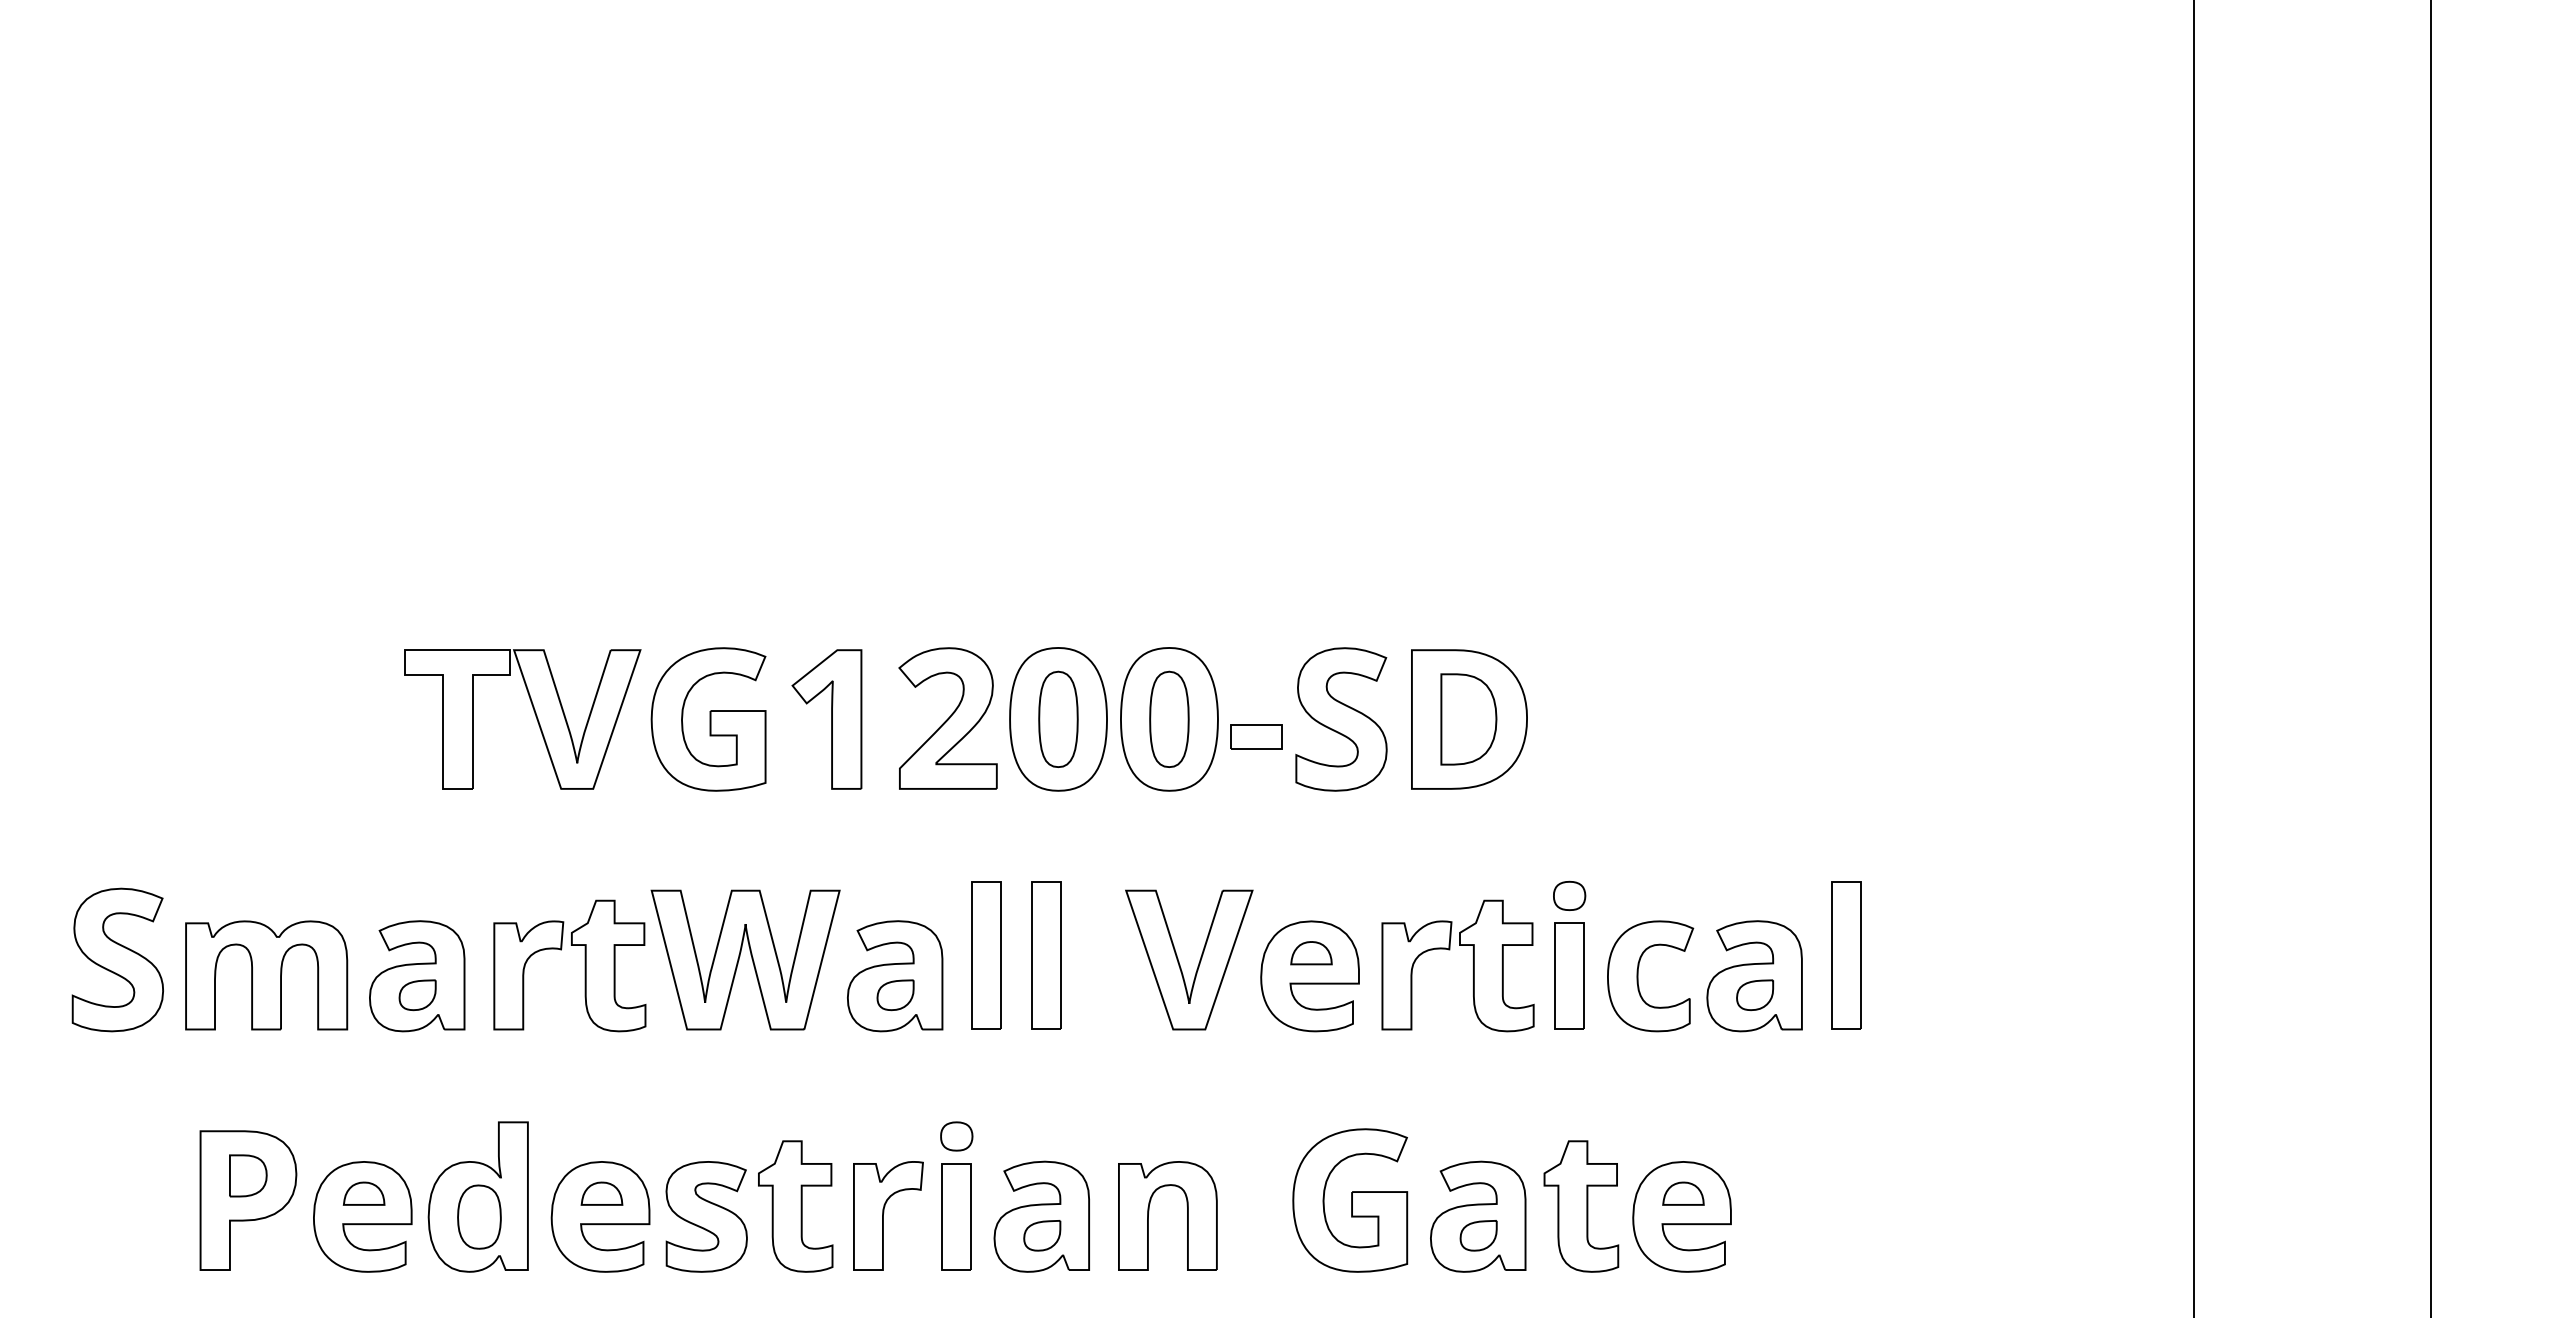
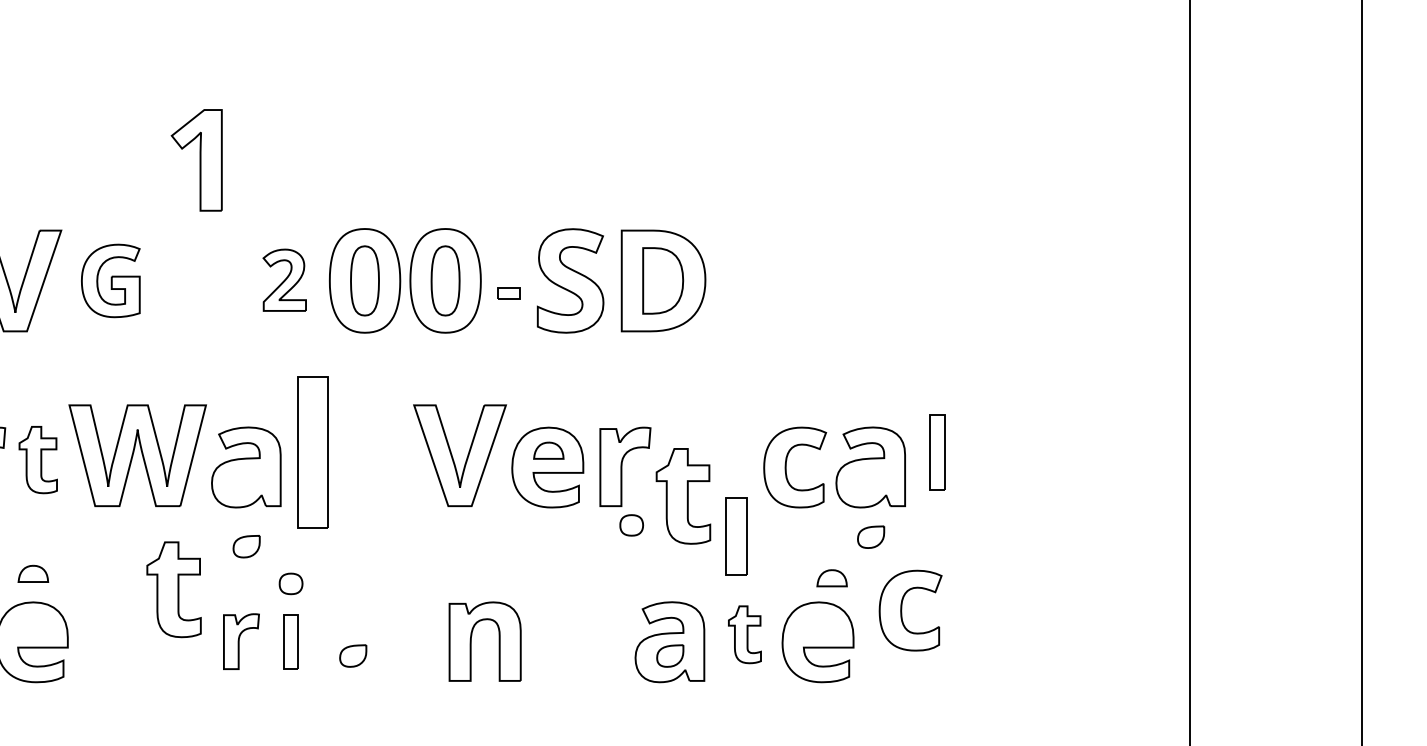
part: (947, 718) -> (284, 280), size x0.6
part: (708, 719) -> (110, 280), size x0.7
part: (826, 719) -> (196, 160), moved
part: (1256, 736) -> (508, 293), size x0.6
part: (1569, 895) -> (631, 525), moved
part: (986, 955) -> (312, 452), size x1.4
part: (1046, 955) -> (356, 452), removed
part: (1846, 955) -> (937, 452), size x0.7
part: (608, 965) -> (38, 459), size x0.7
part: (1496, 965) -> (683, 496), moved
part: (1569, 975) -> (736, 535), moved
part: (1755, 994) -> (871, 536), moved
part: (895, 995) -> (246, 546), moved
part: (1797, 1173) -> (901, 610), added
part: (601, 1193) -> (33, 573), moved
part: (1683, 1193) -> (832, 578), moved
part: (1350, 1200) -> (577, 630), removed
part: (795, 1206) -> (173, 589), moved
part: (1581, 1206) -> (744, 634), size x0.6
part: (1149, 1212) -> (471, 639), moved
part: (888, 1215) -> (241, 641), size x0.7
part: (706, 1216) -> (109, 642), removed
part: (956, 1216) -> (290, 642), size x0.7
part: (1041, 1216) -> (352, 642), removed

